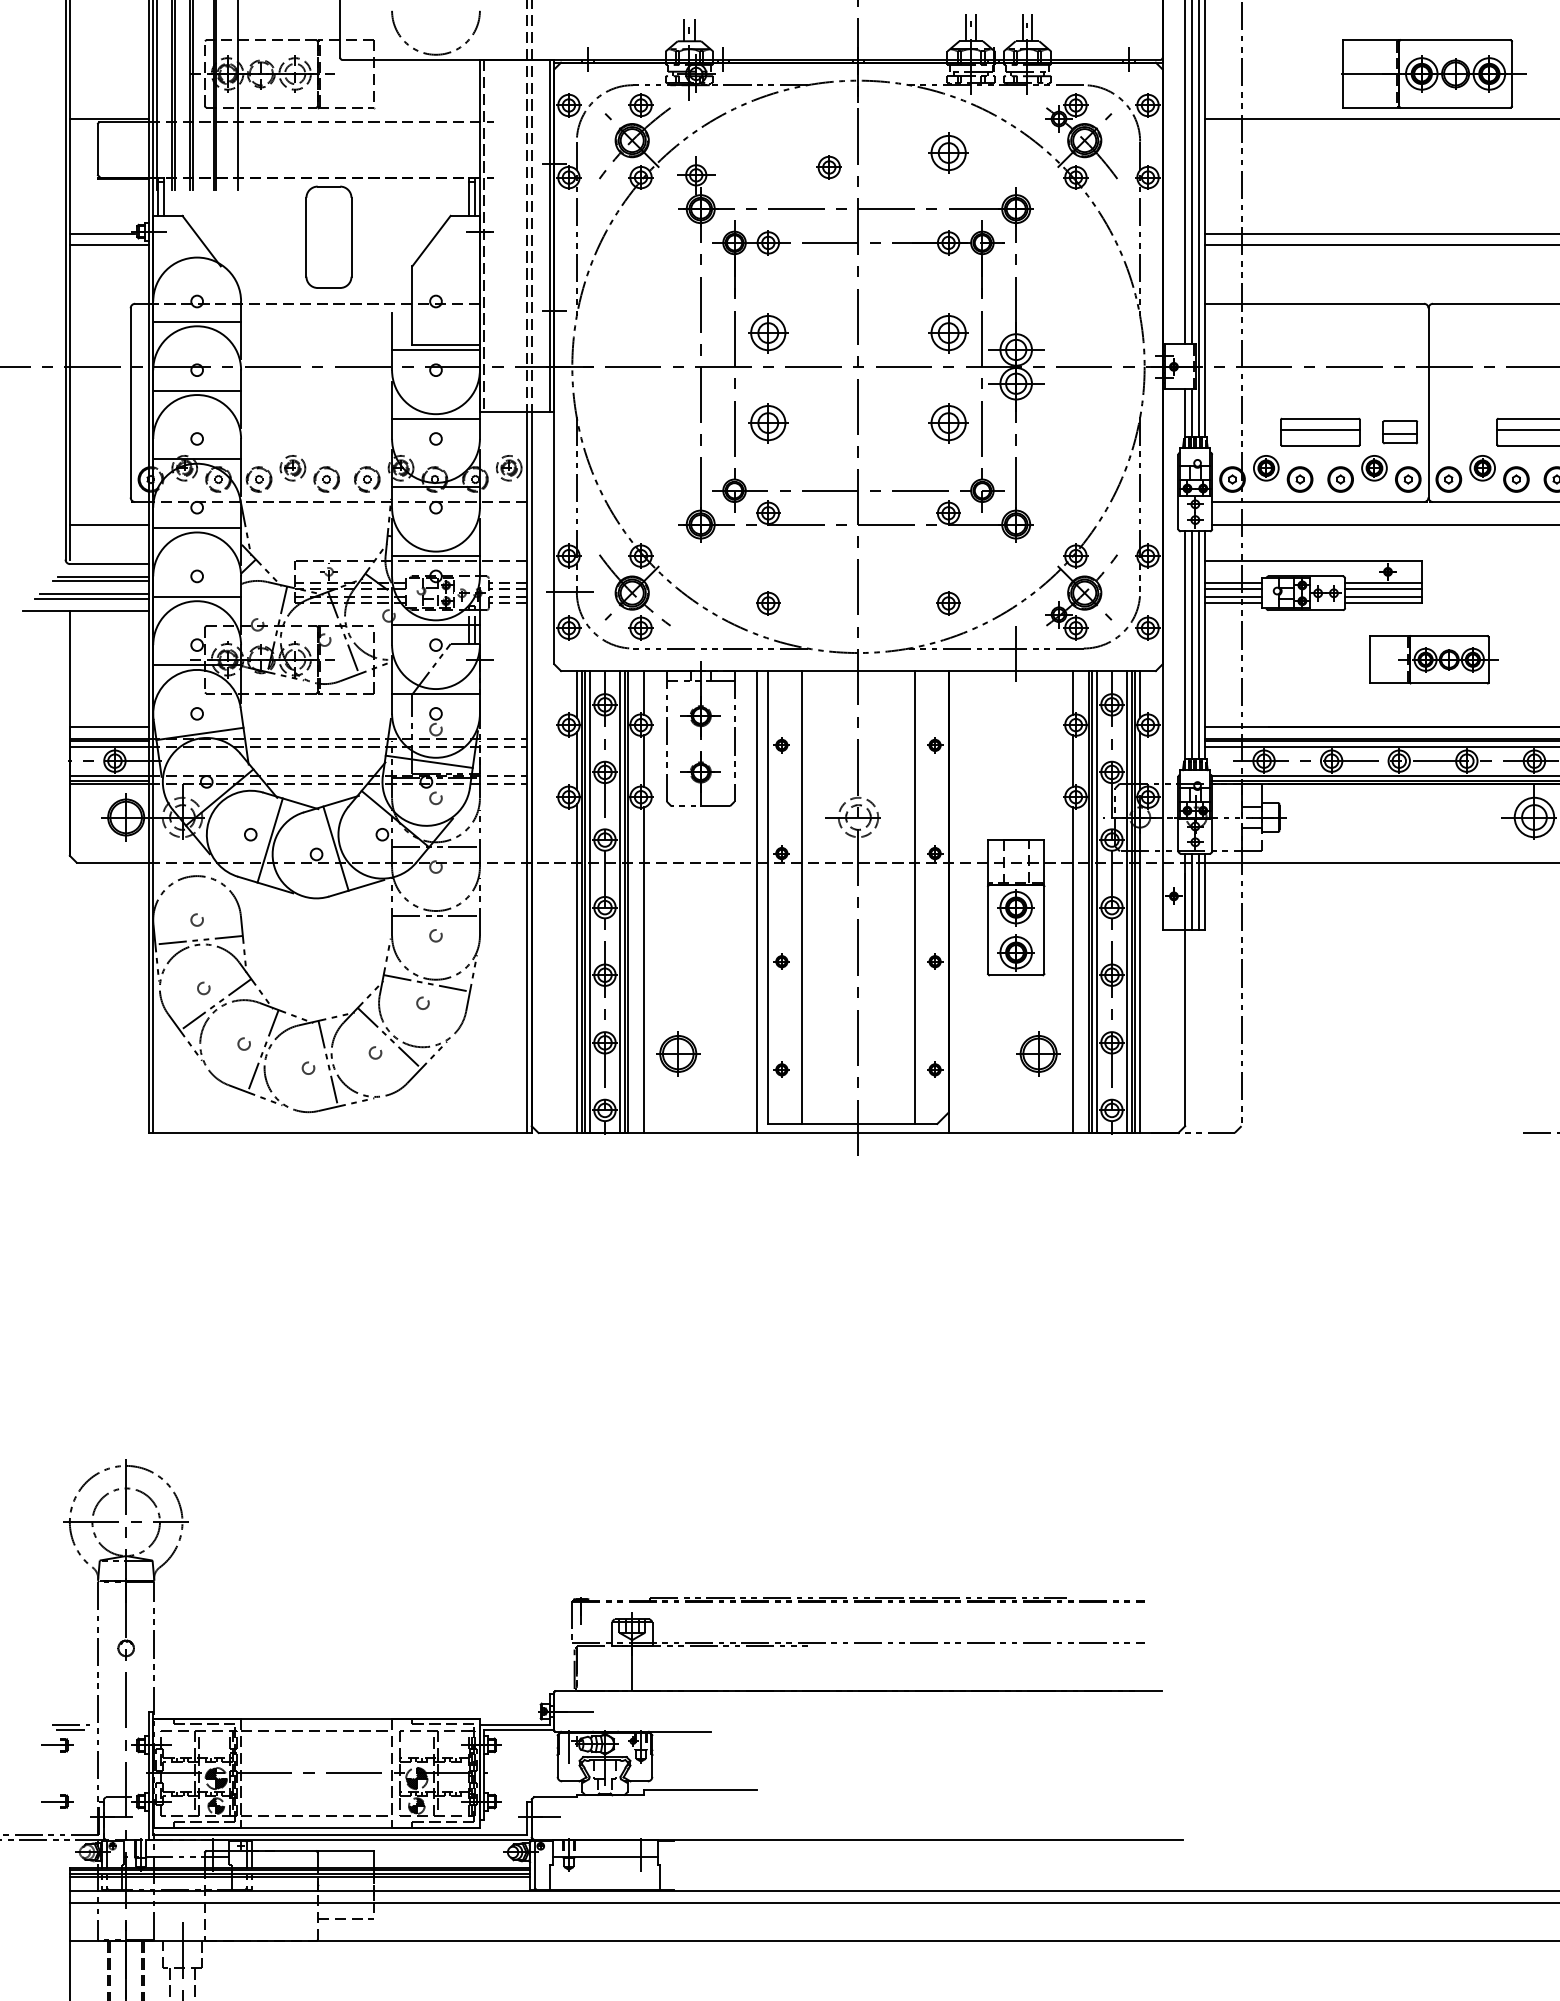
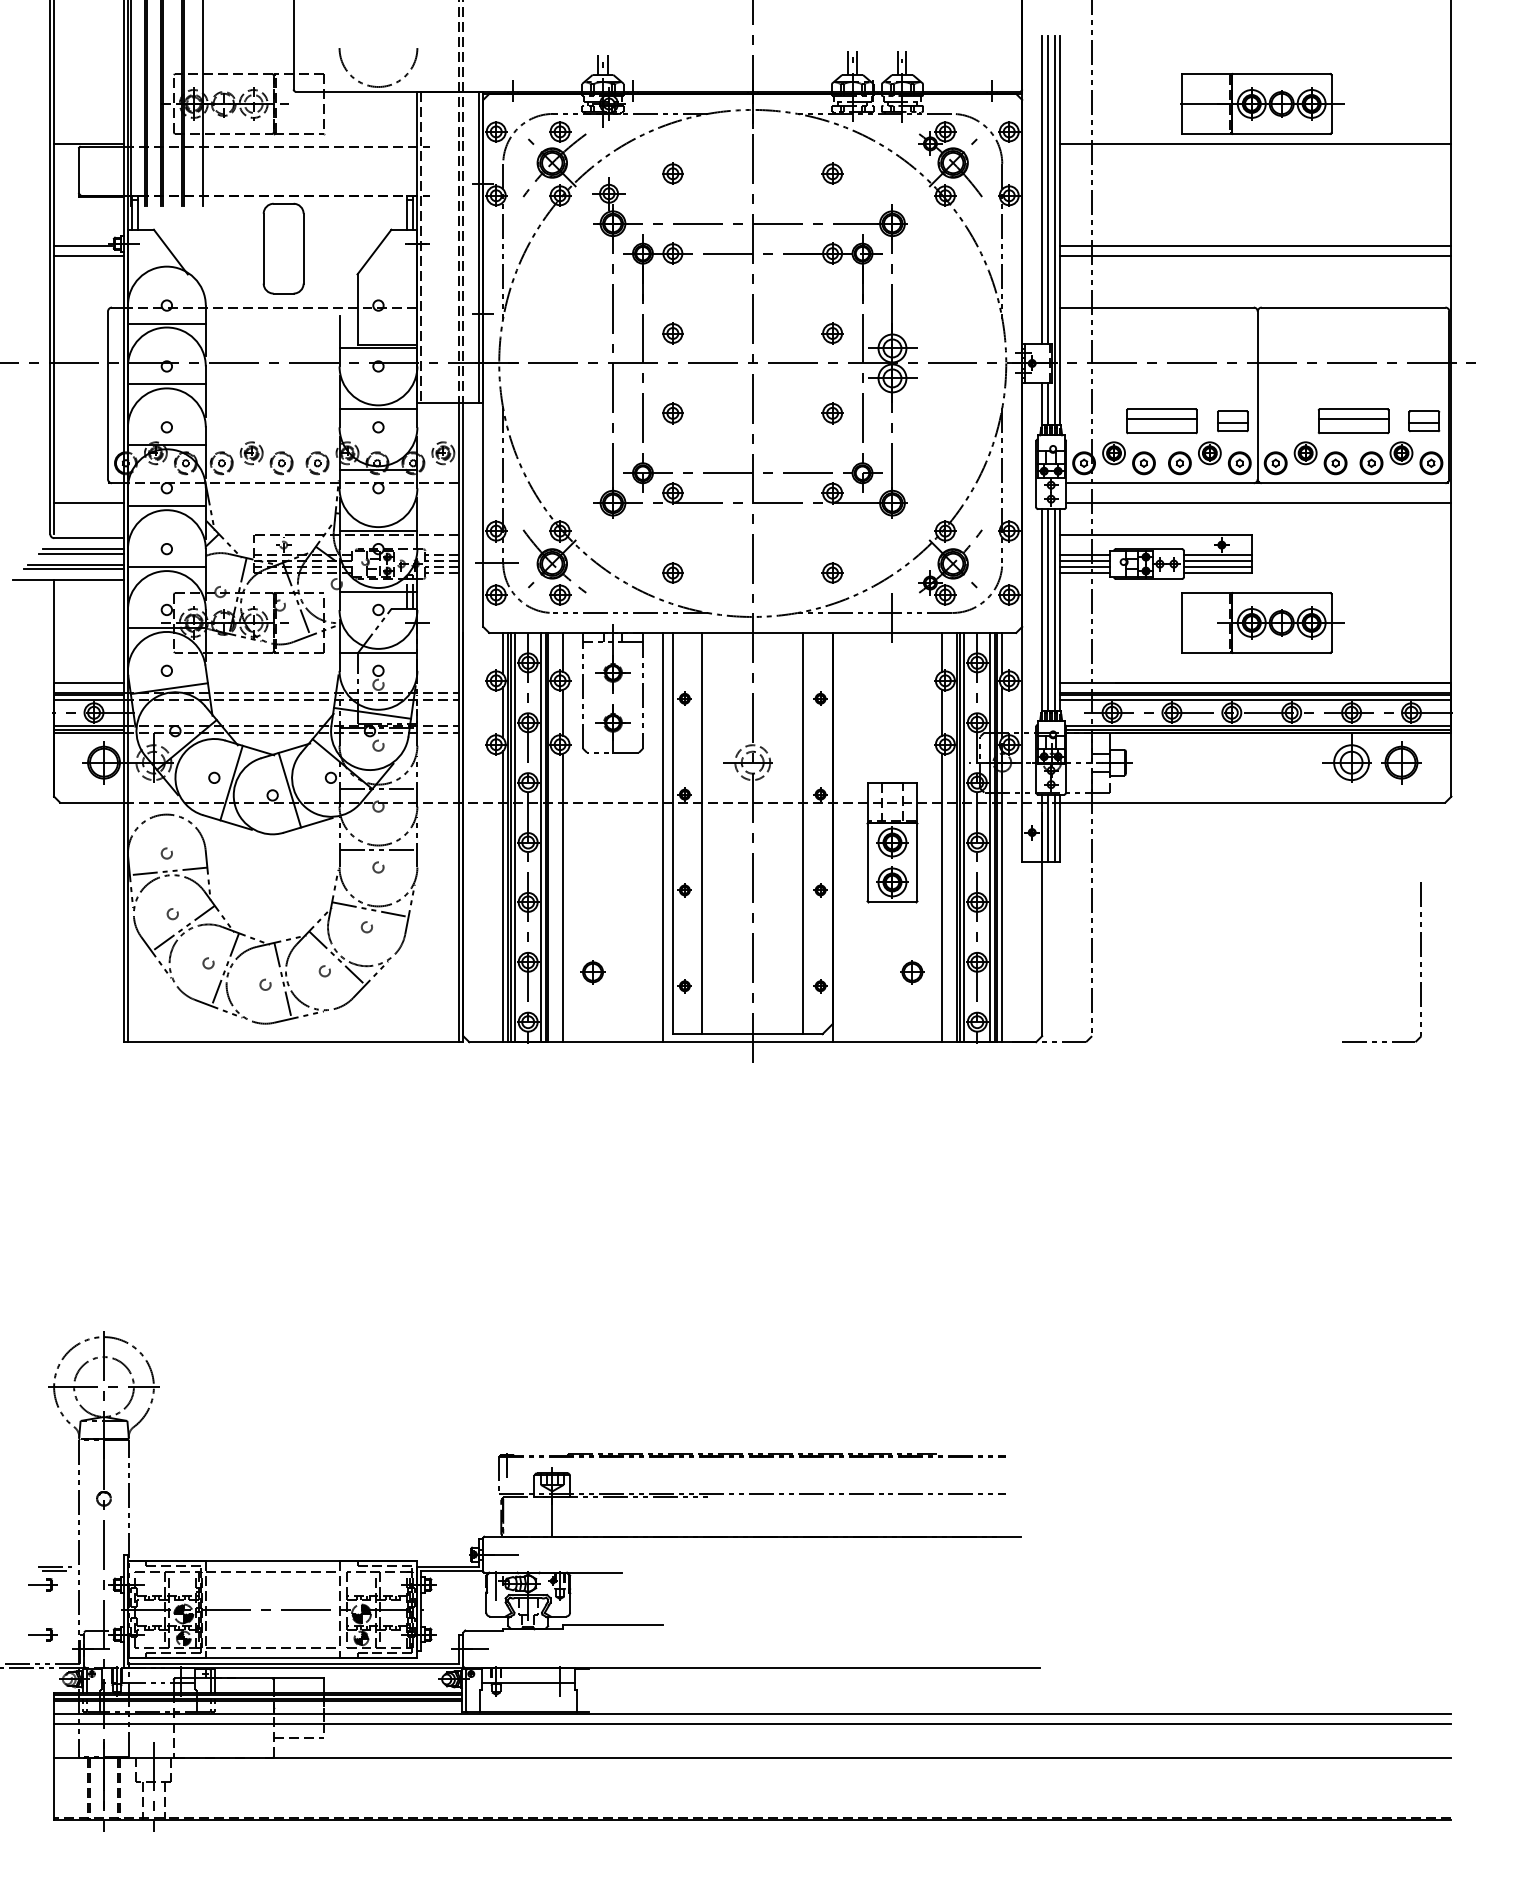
part: (948, 152) -> (832, 173), size x0.62
part: (828, 167) -> (672, 173), moved
part: (767, 333) -> (672, 333), size x0.62
part: (948, 333) -> (832, 333), size x0.62
part: (767, 423) -> (672, 413), size x0.62
part: (948, 423) -> (832, 413), size x0.62
part: (1433, 659) -> (1262, 622), size x1.43
part: (677, 1054) -> (592, 972), size x0.62
part: (1038, 1054) -> (912, 972), size x0.62

